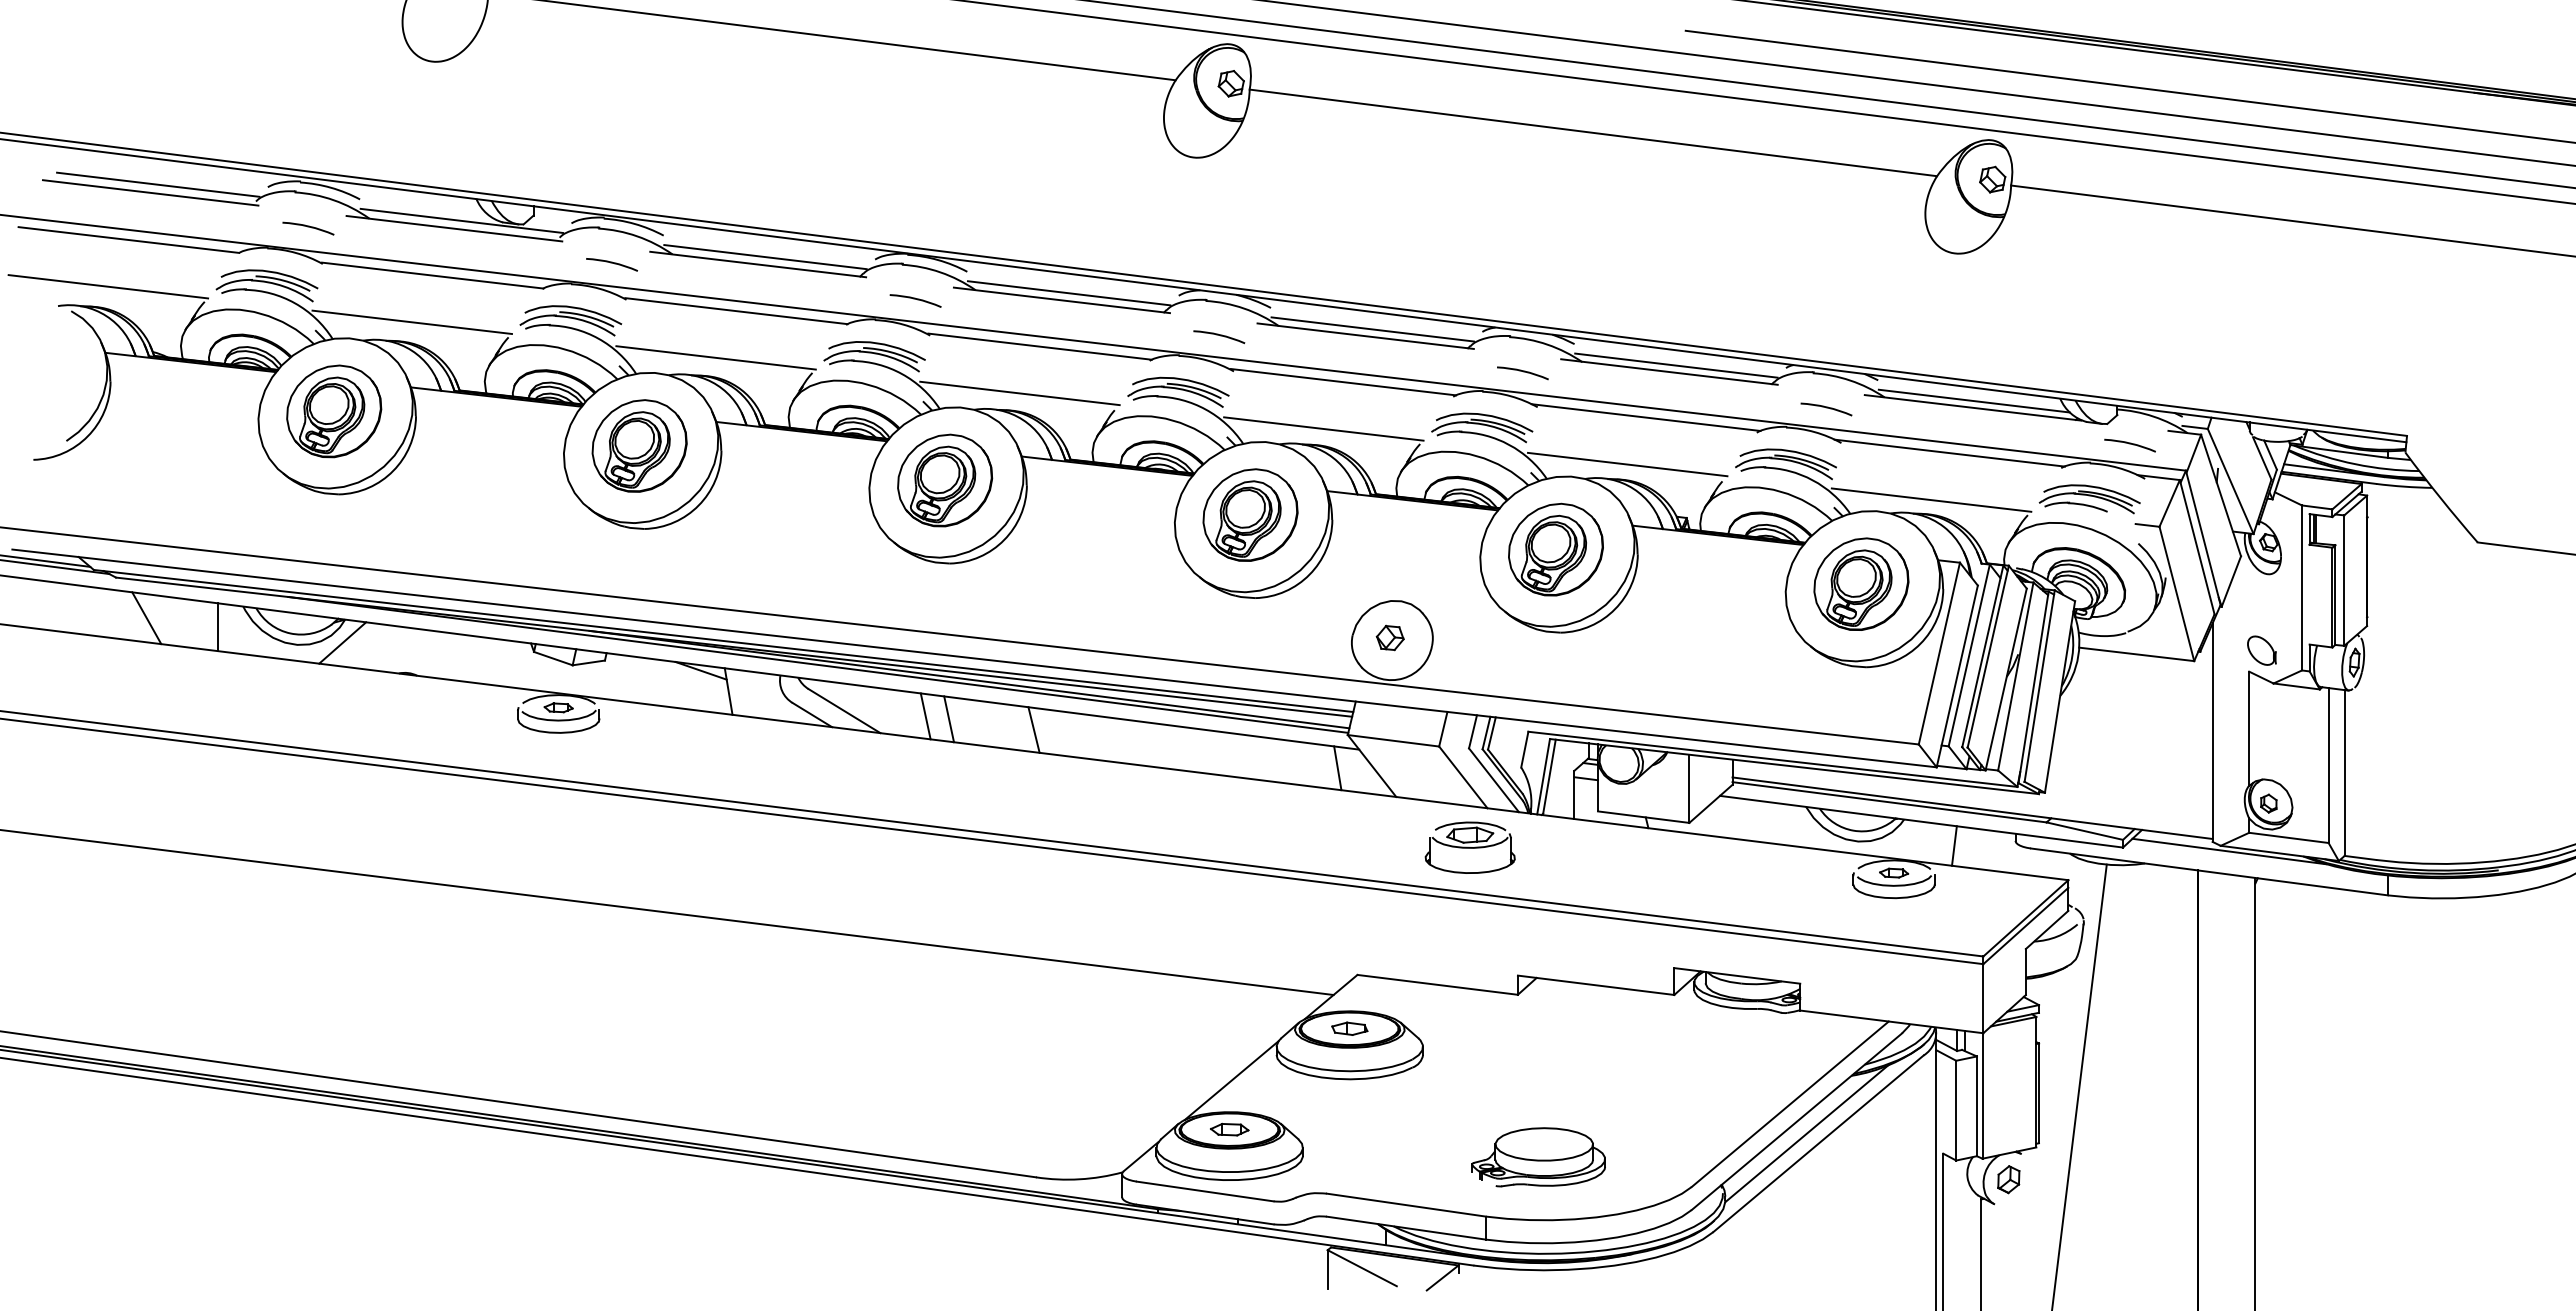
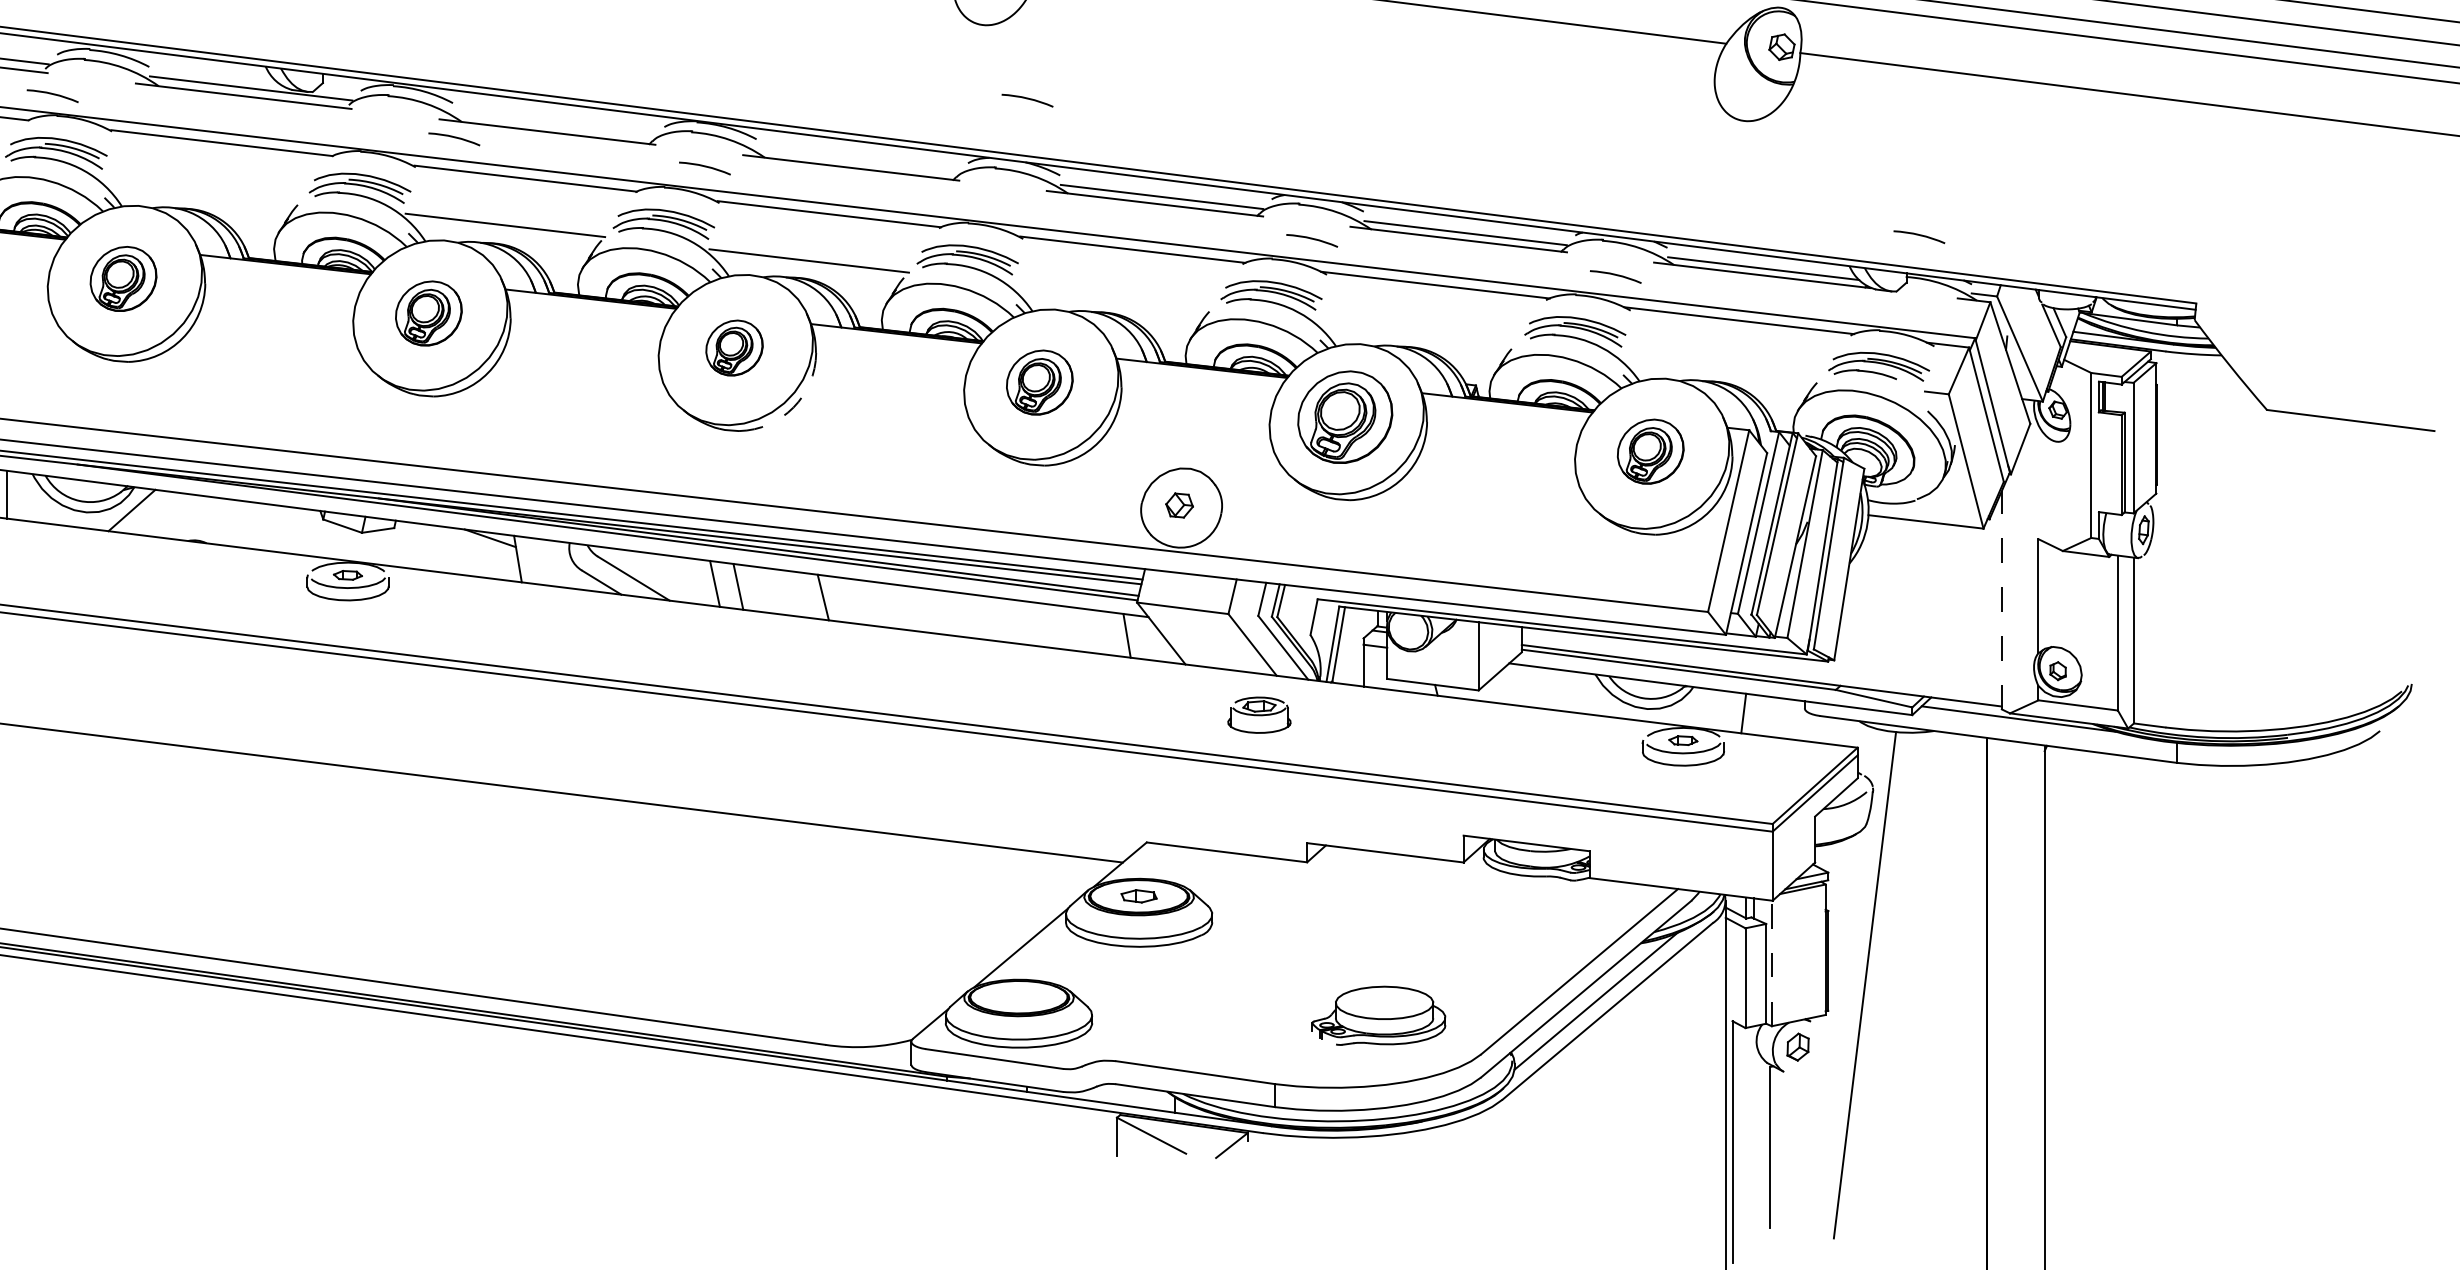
arc: (308, 227) -> (52, 95), moved
line: (765, 257) -> (554, 125), removed
arc: (611, 263) -> (453, 138), moved
line: (1068, 293) -> (857, 161), removed
line: (411, 322) -> (200, 190), removed
arc: (1220, 336) -> (1028, 100), moved
part: (334, 411) -> (123, 279), size x0.7
line: (1323, 428) -> (1112, 296), removed
arc: (2129, 444) -> (1918, 236), moved
part: (639, 445) -> (428, 313), size x0.7
line: (1627, 464) -> (1416, 332), removed
part: (945, 480) -> (734, 348), size x0.6
line: (1931, 499) -> (1720, 367), removed
part: (1250, 514) -> (1039, 382), size x0.7
arc: (1004, 540) -> (793, 408), solid -> dashed
part: (1861, 583) -> (1650, 451), size x0.7
part: (2261, 650) -> (2050, 518), removed
line: (2212, 732) -> (2001, 600), solid -> dashed
part: (1469, 847) -> (1258, 715), size x0.7
line: (1982, 1095) -> (1771, 963), solid -> dashed
part: (1229, 1129) -> (1018, 997), removed
part: (1538, 1157) -> (1378, 1016), moved

